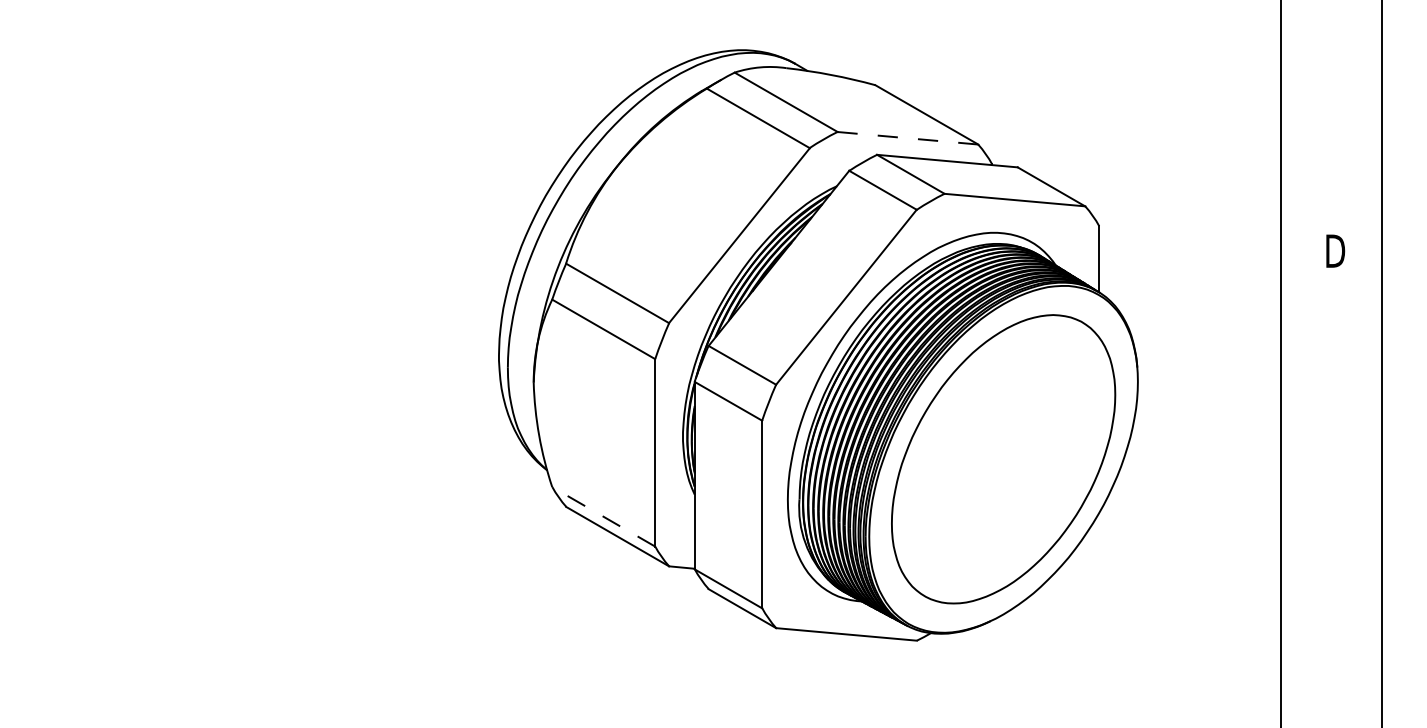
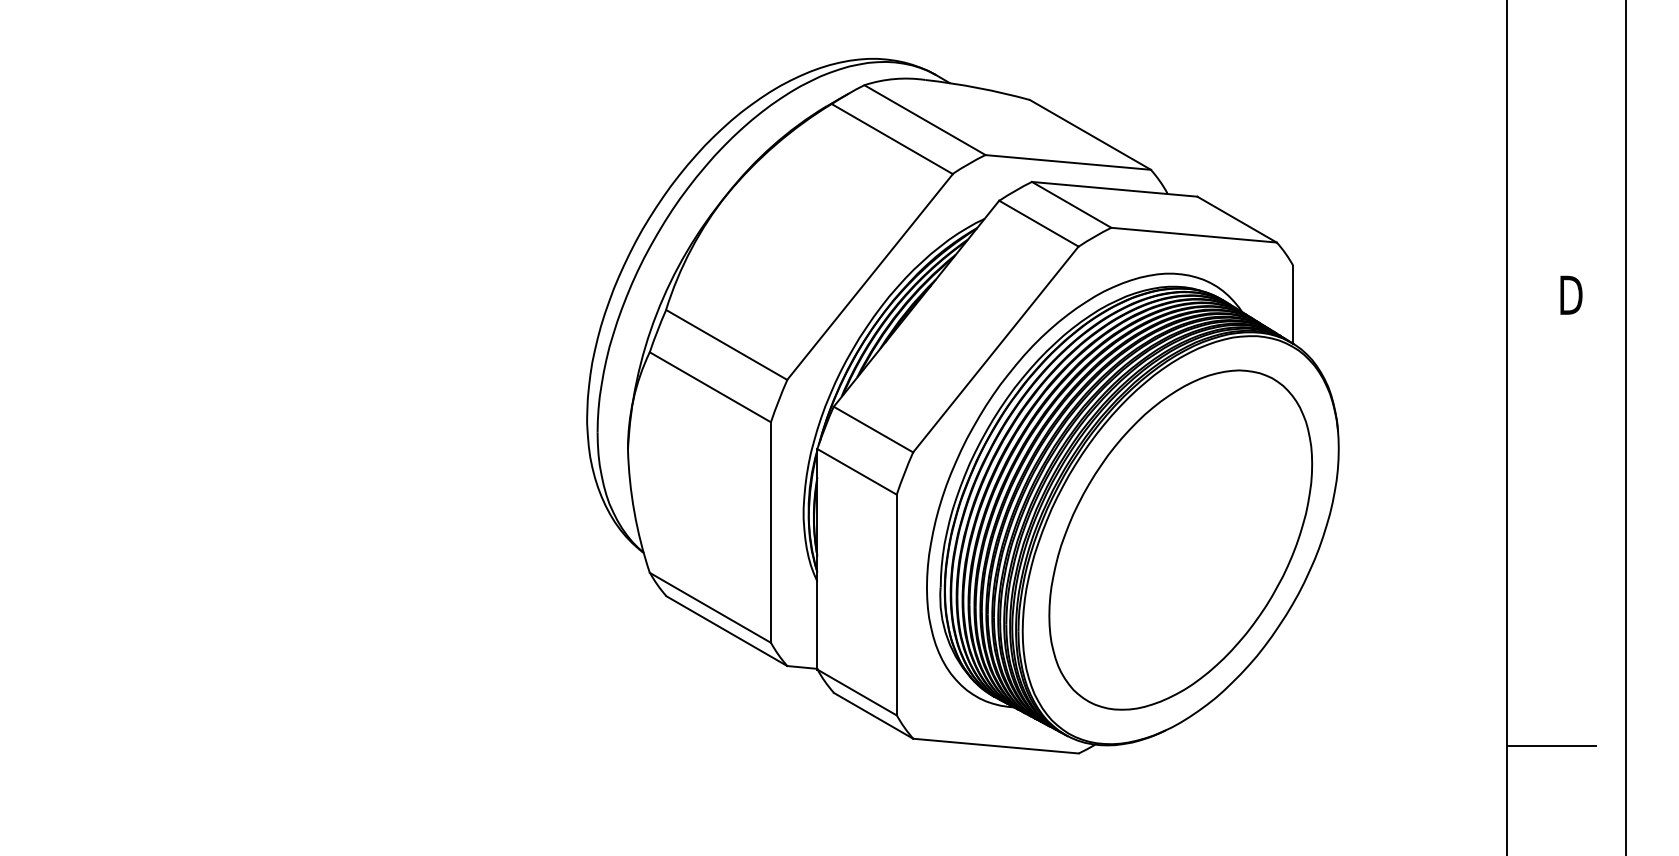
line: (908, 138) -> (1068, 162), dashed -> solid
line: (603, 516) -> (710, 607), dashed -> solid
line: (1318, 634) -> (1551, 746), added

